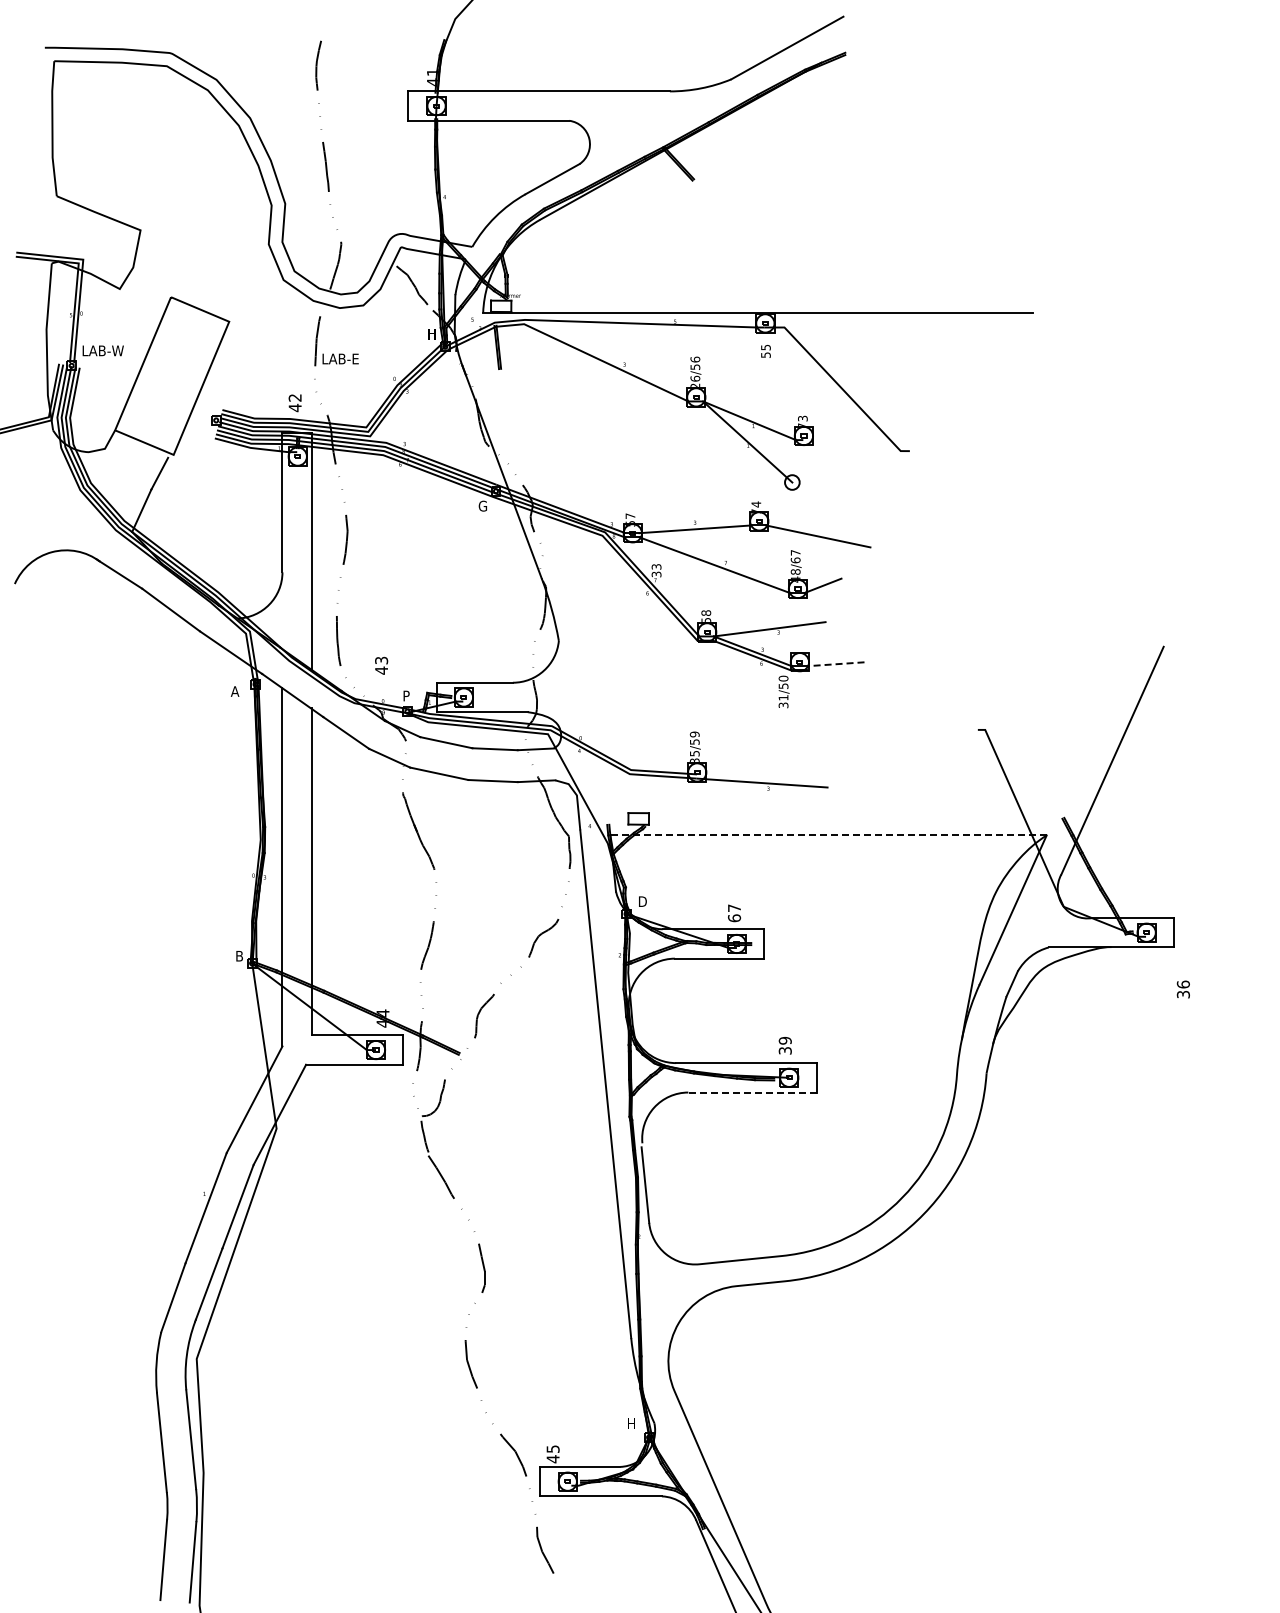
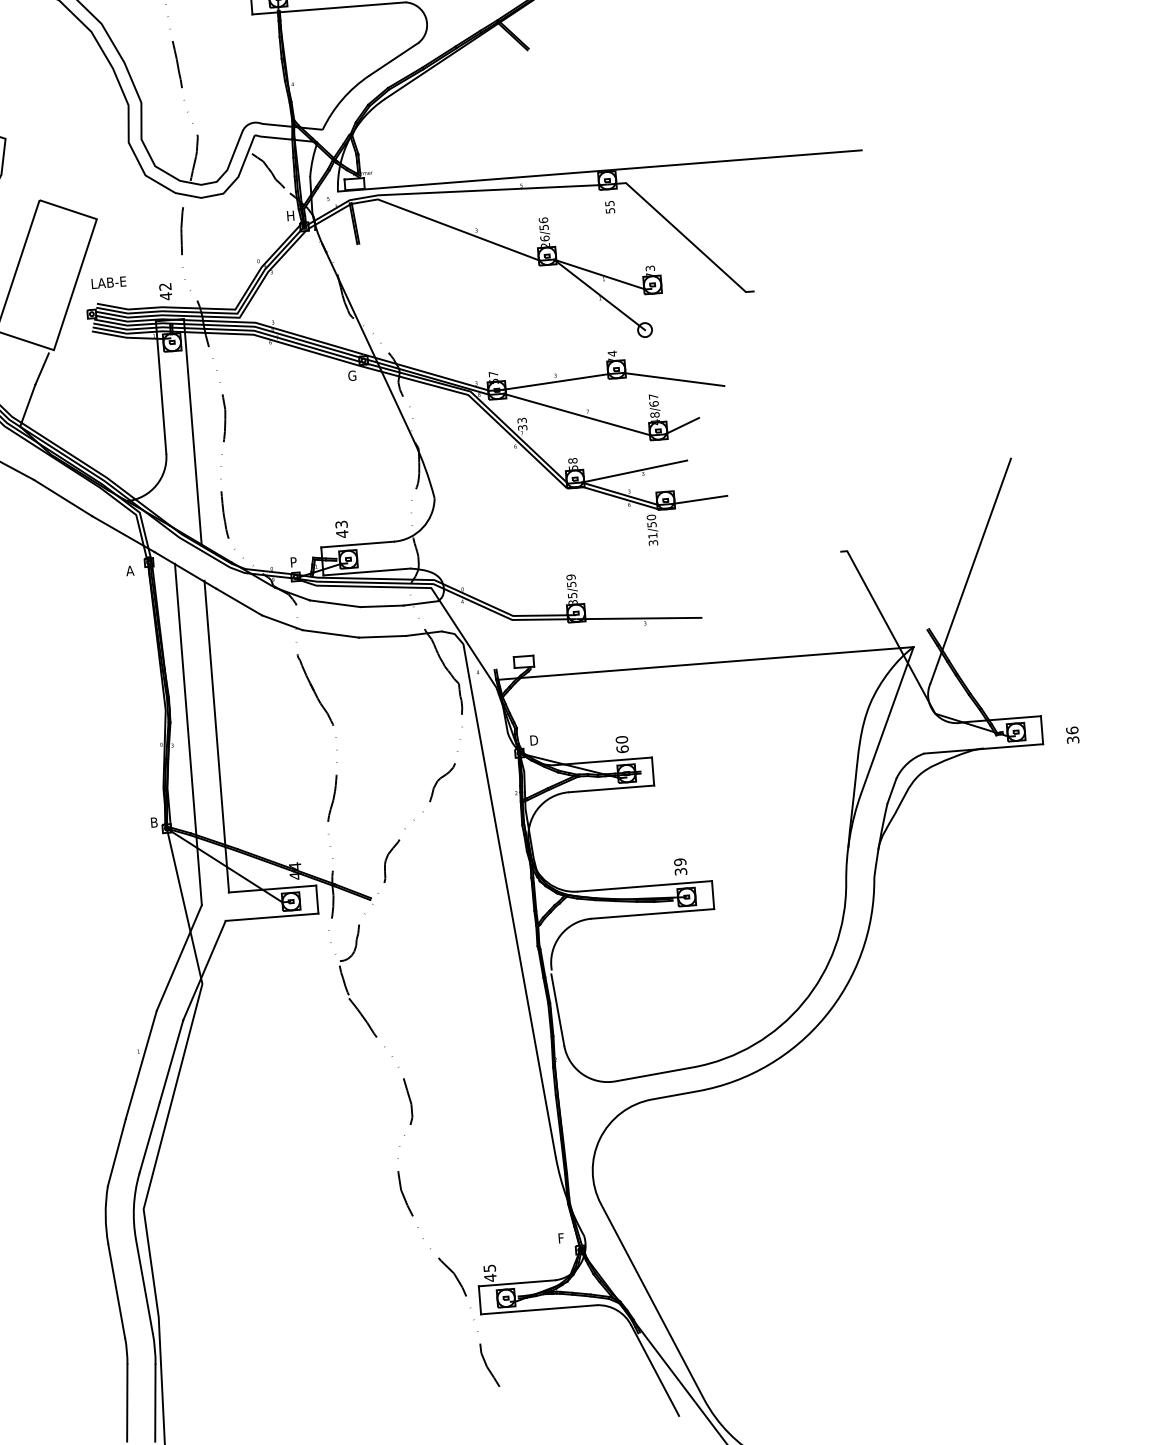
text: (340, 358) -> (108, 282), moved
line: (835, 664) -> (699, 500), dashed -> solid
text: (381, 665) -> (341, 529), moved
line: (828, 835) -> (705, 663), dashed -> solid
text: (734, 908) -> (621, 740), 67 -> 60
text: (1182, 989) -> (1071, 735), moved
line: (752, 1092) -> (652, 913), dashed -> solid
text: (631, 1423) -> (562, 1238), H -> F

